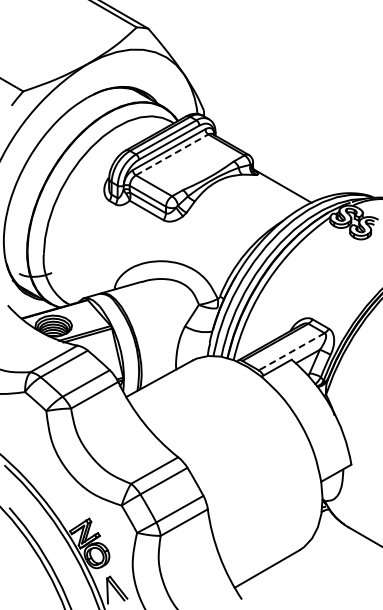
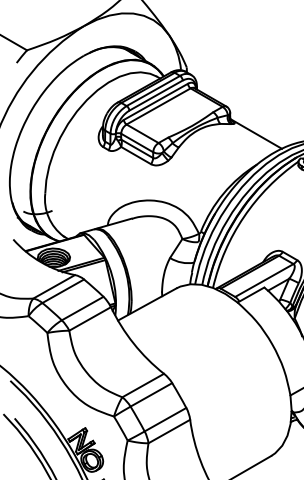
line: (172, 154) -> (158, 106), dashed -> solid
line: (291, 351) -> (264, 280), dashed -> solid

